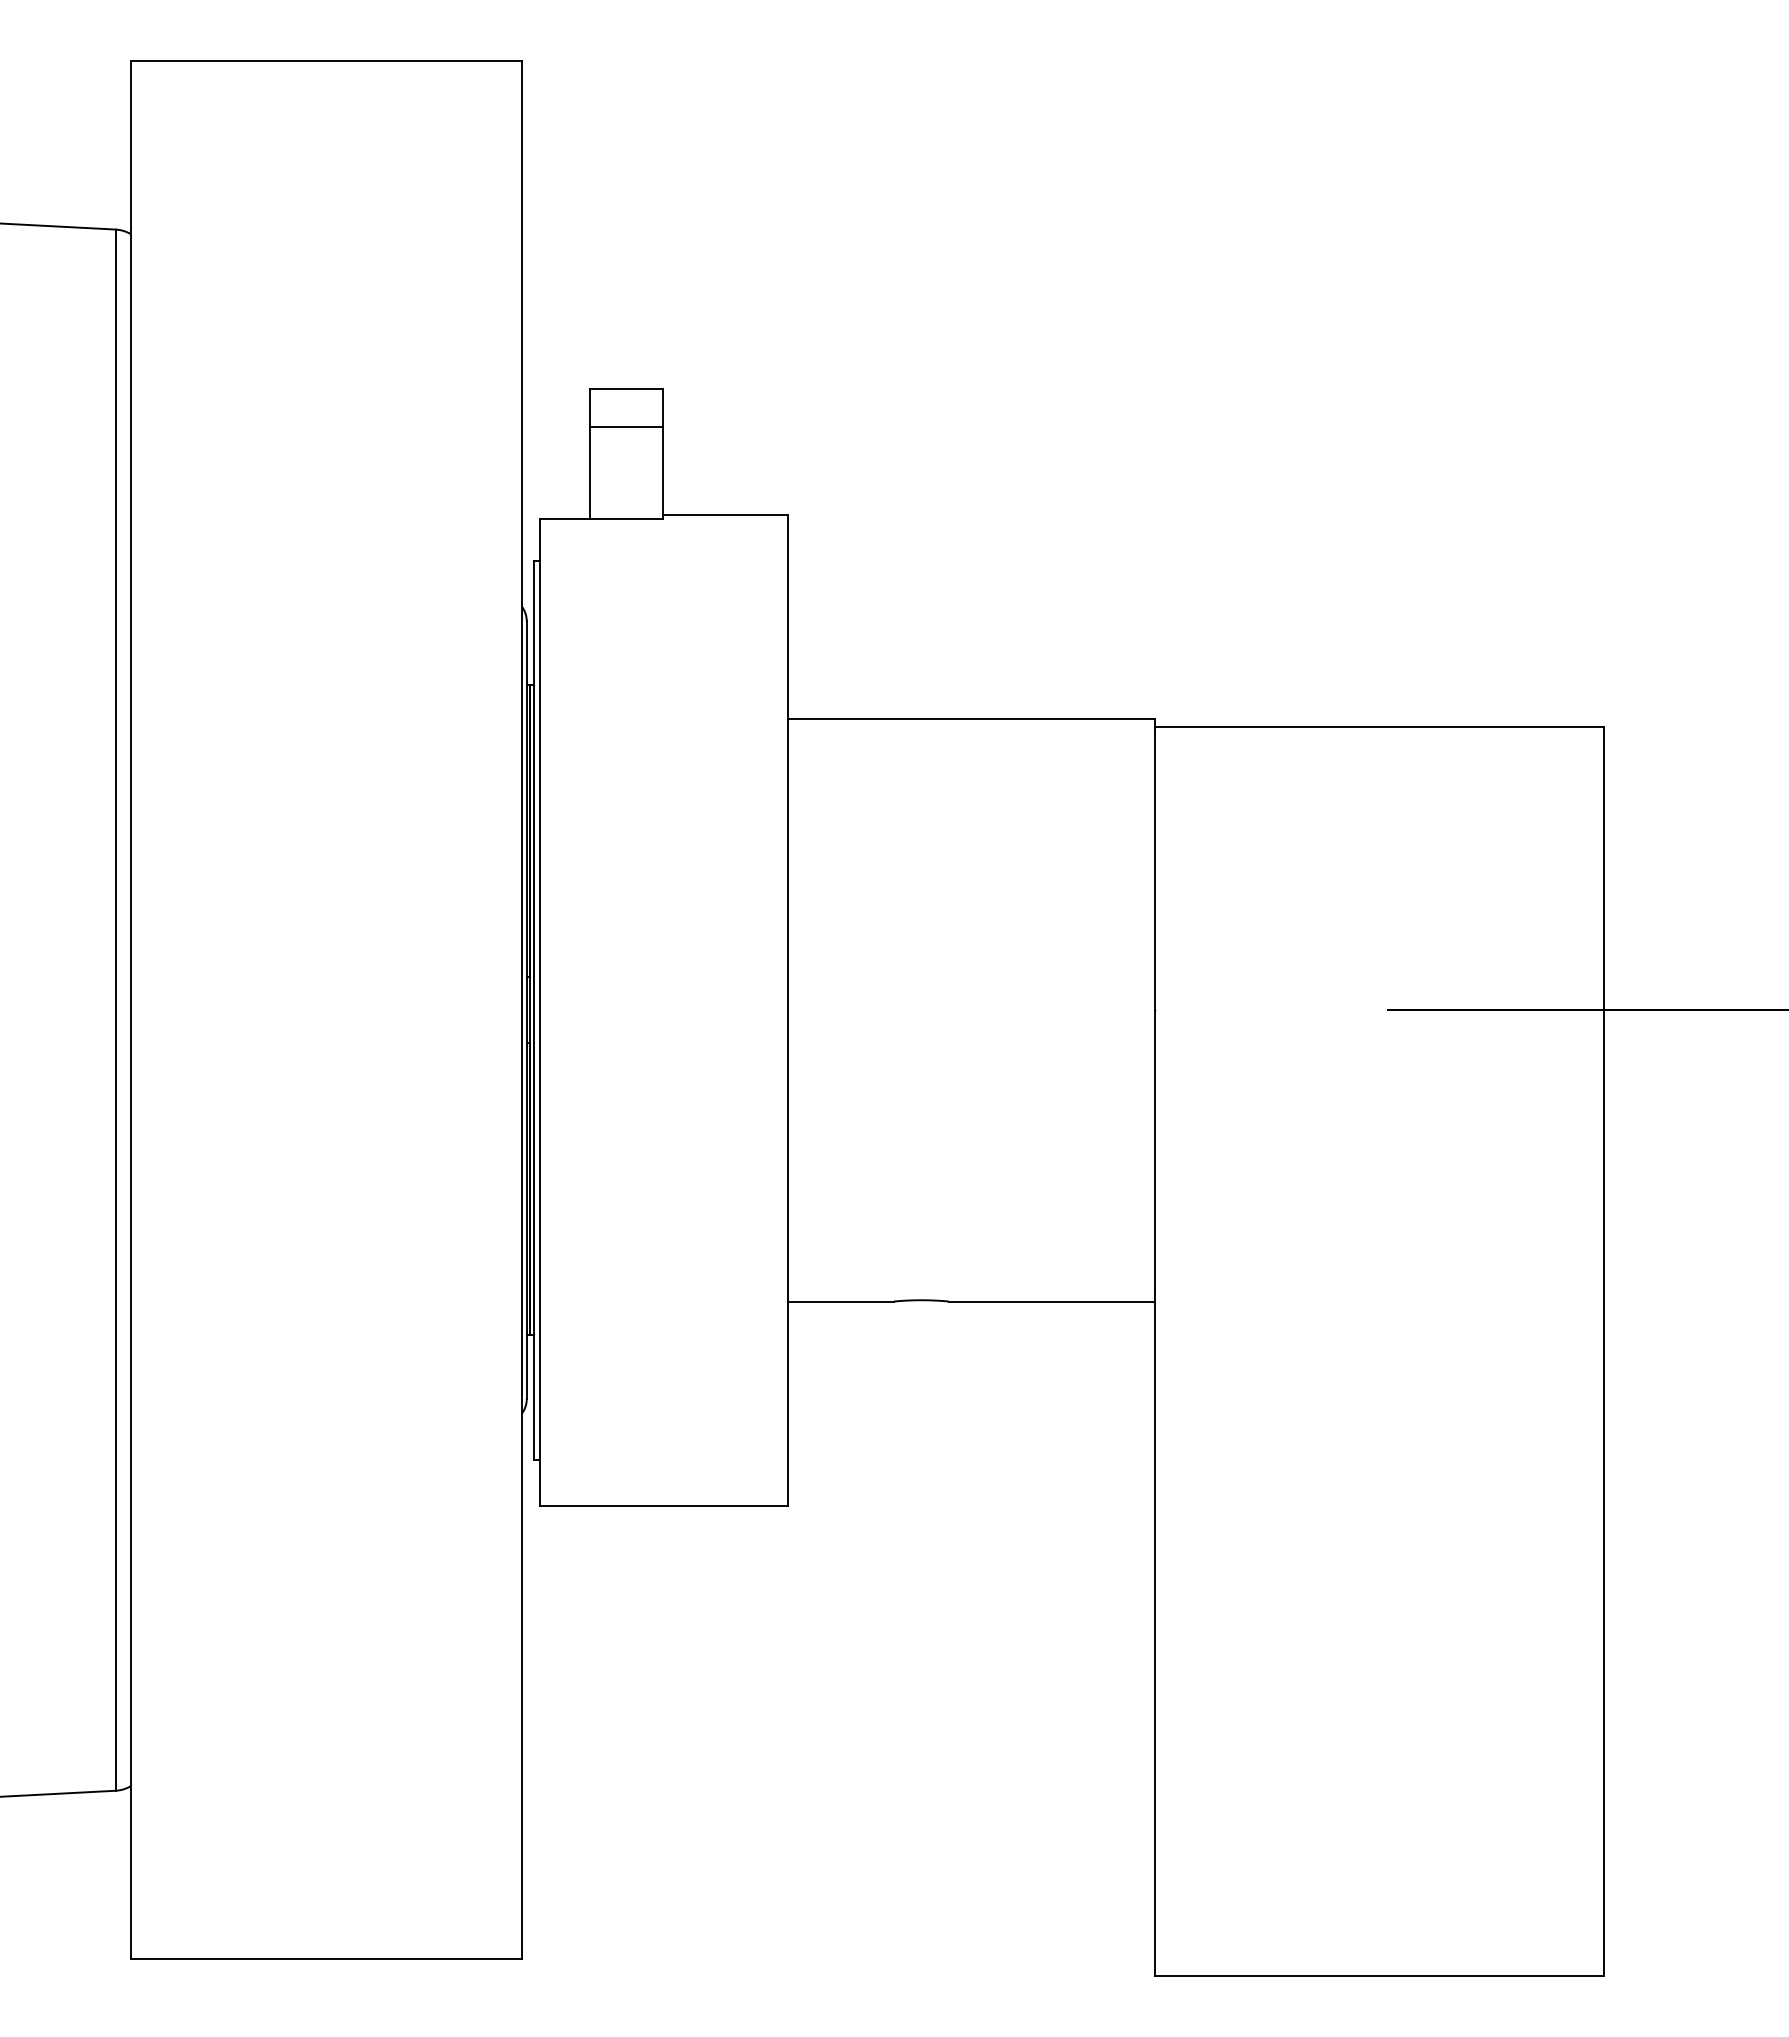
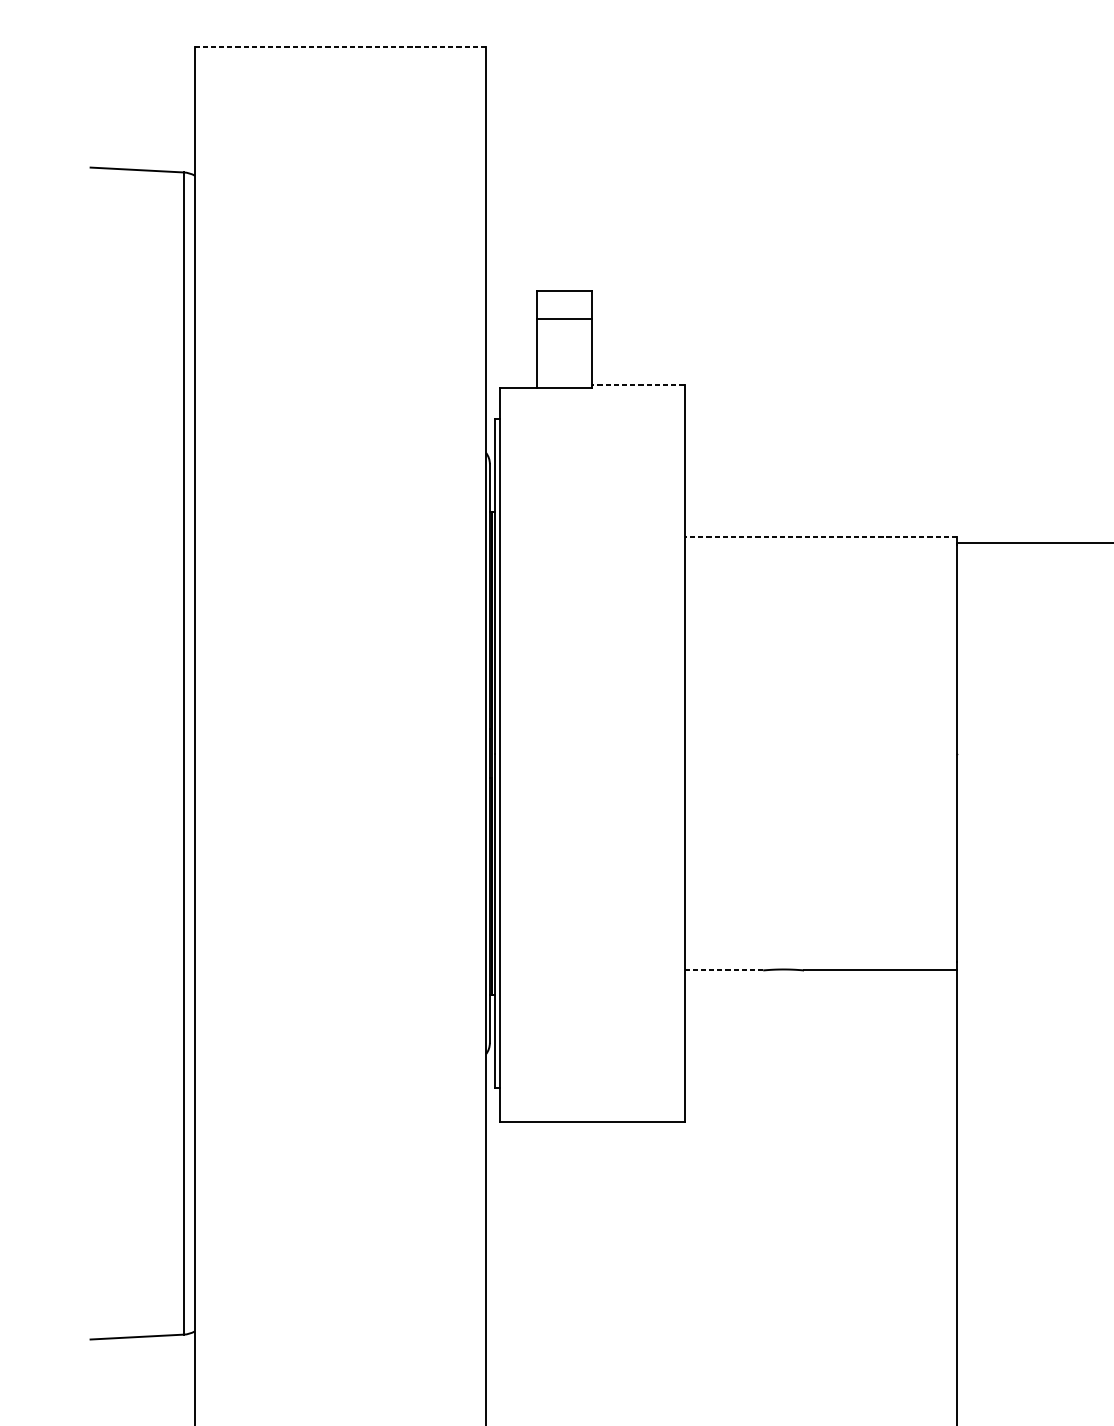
line: (326, 61) -> (340, 47), solid -> dashed
line: (725, 514) -> (637, 384), solid -> dashed
line: (970, 718) -> (820, 536), solid -> dashed
line: (841, 1301) -> (724, 970), solid -> dashed

